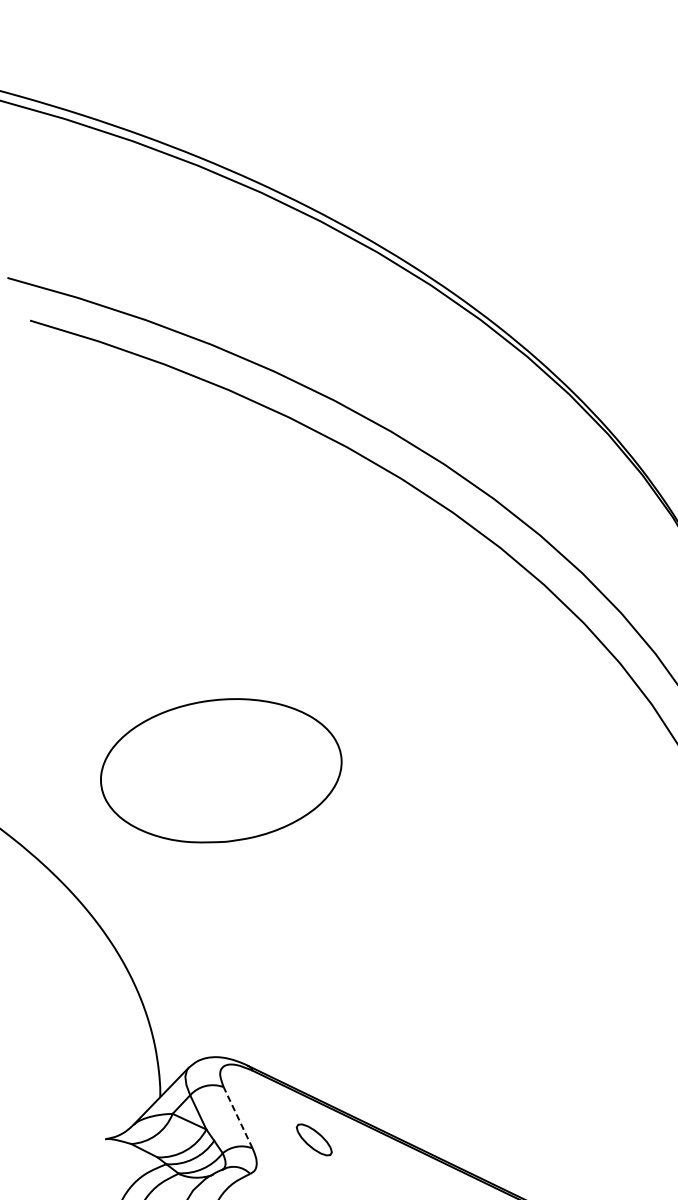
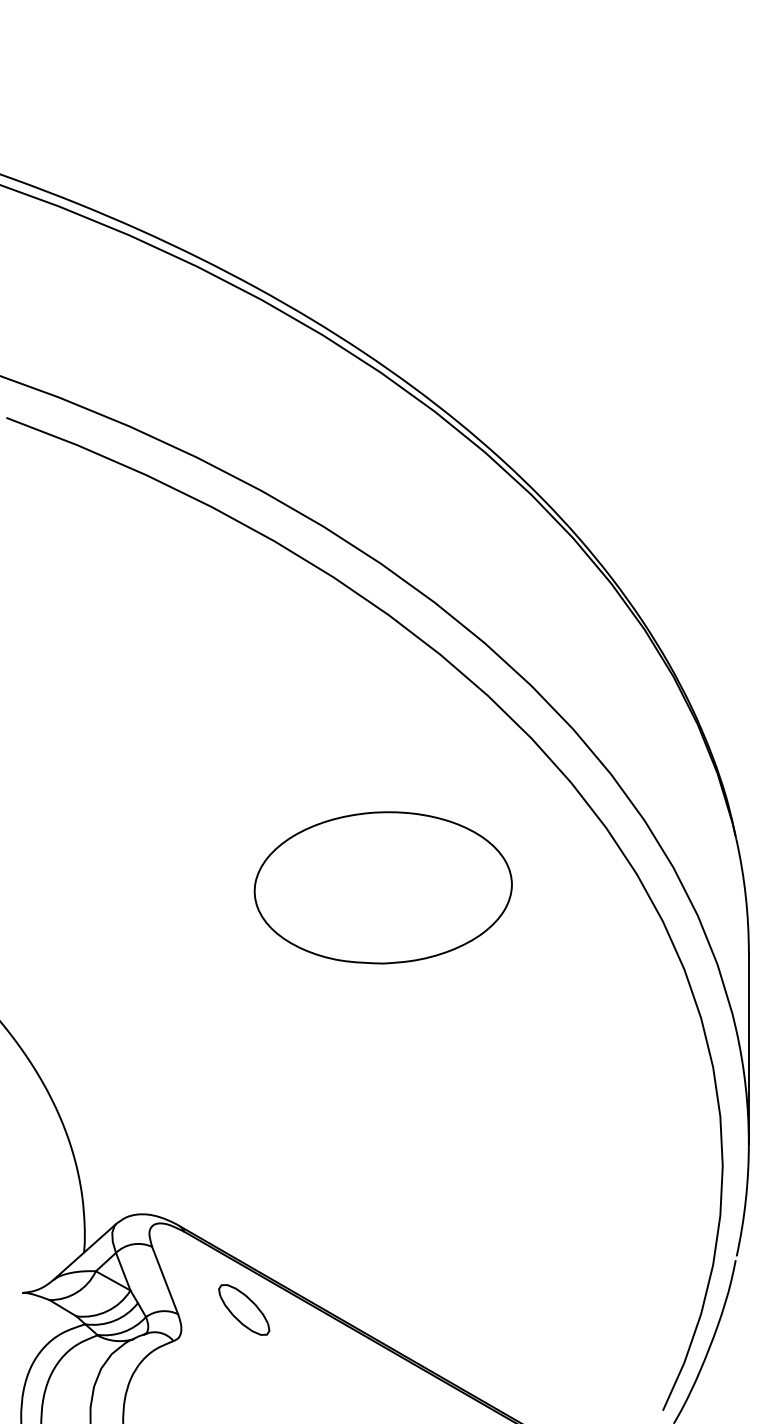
part: (220, 770) -> (382, 887), moved
line: (237, 1117) -> (164, 1280), dashed -> solid
part: (314, 1139) -> (244, 1309), size x1.43

